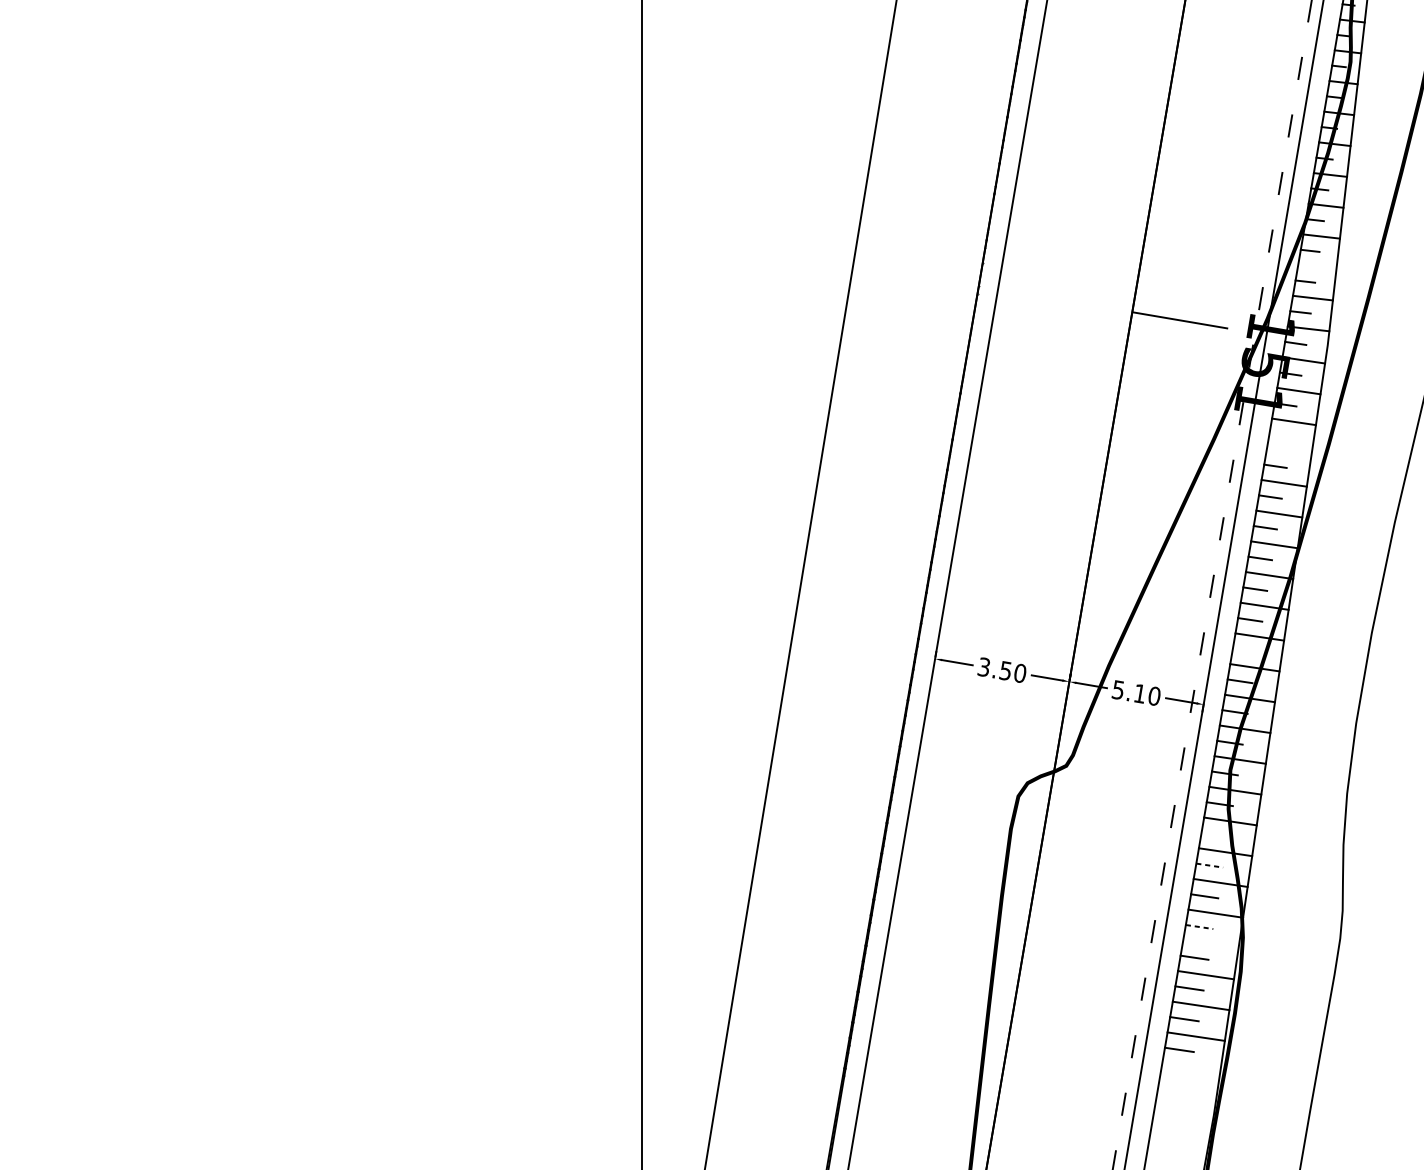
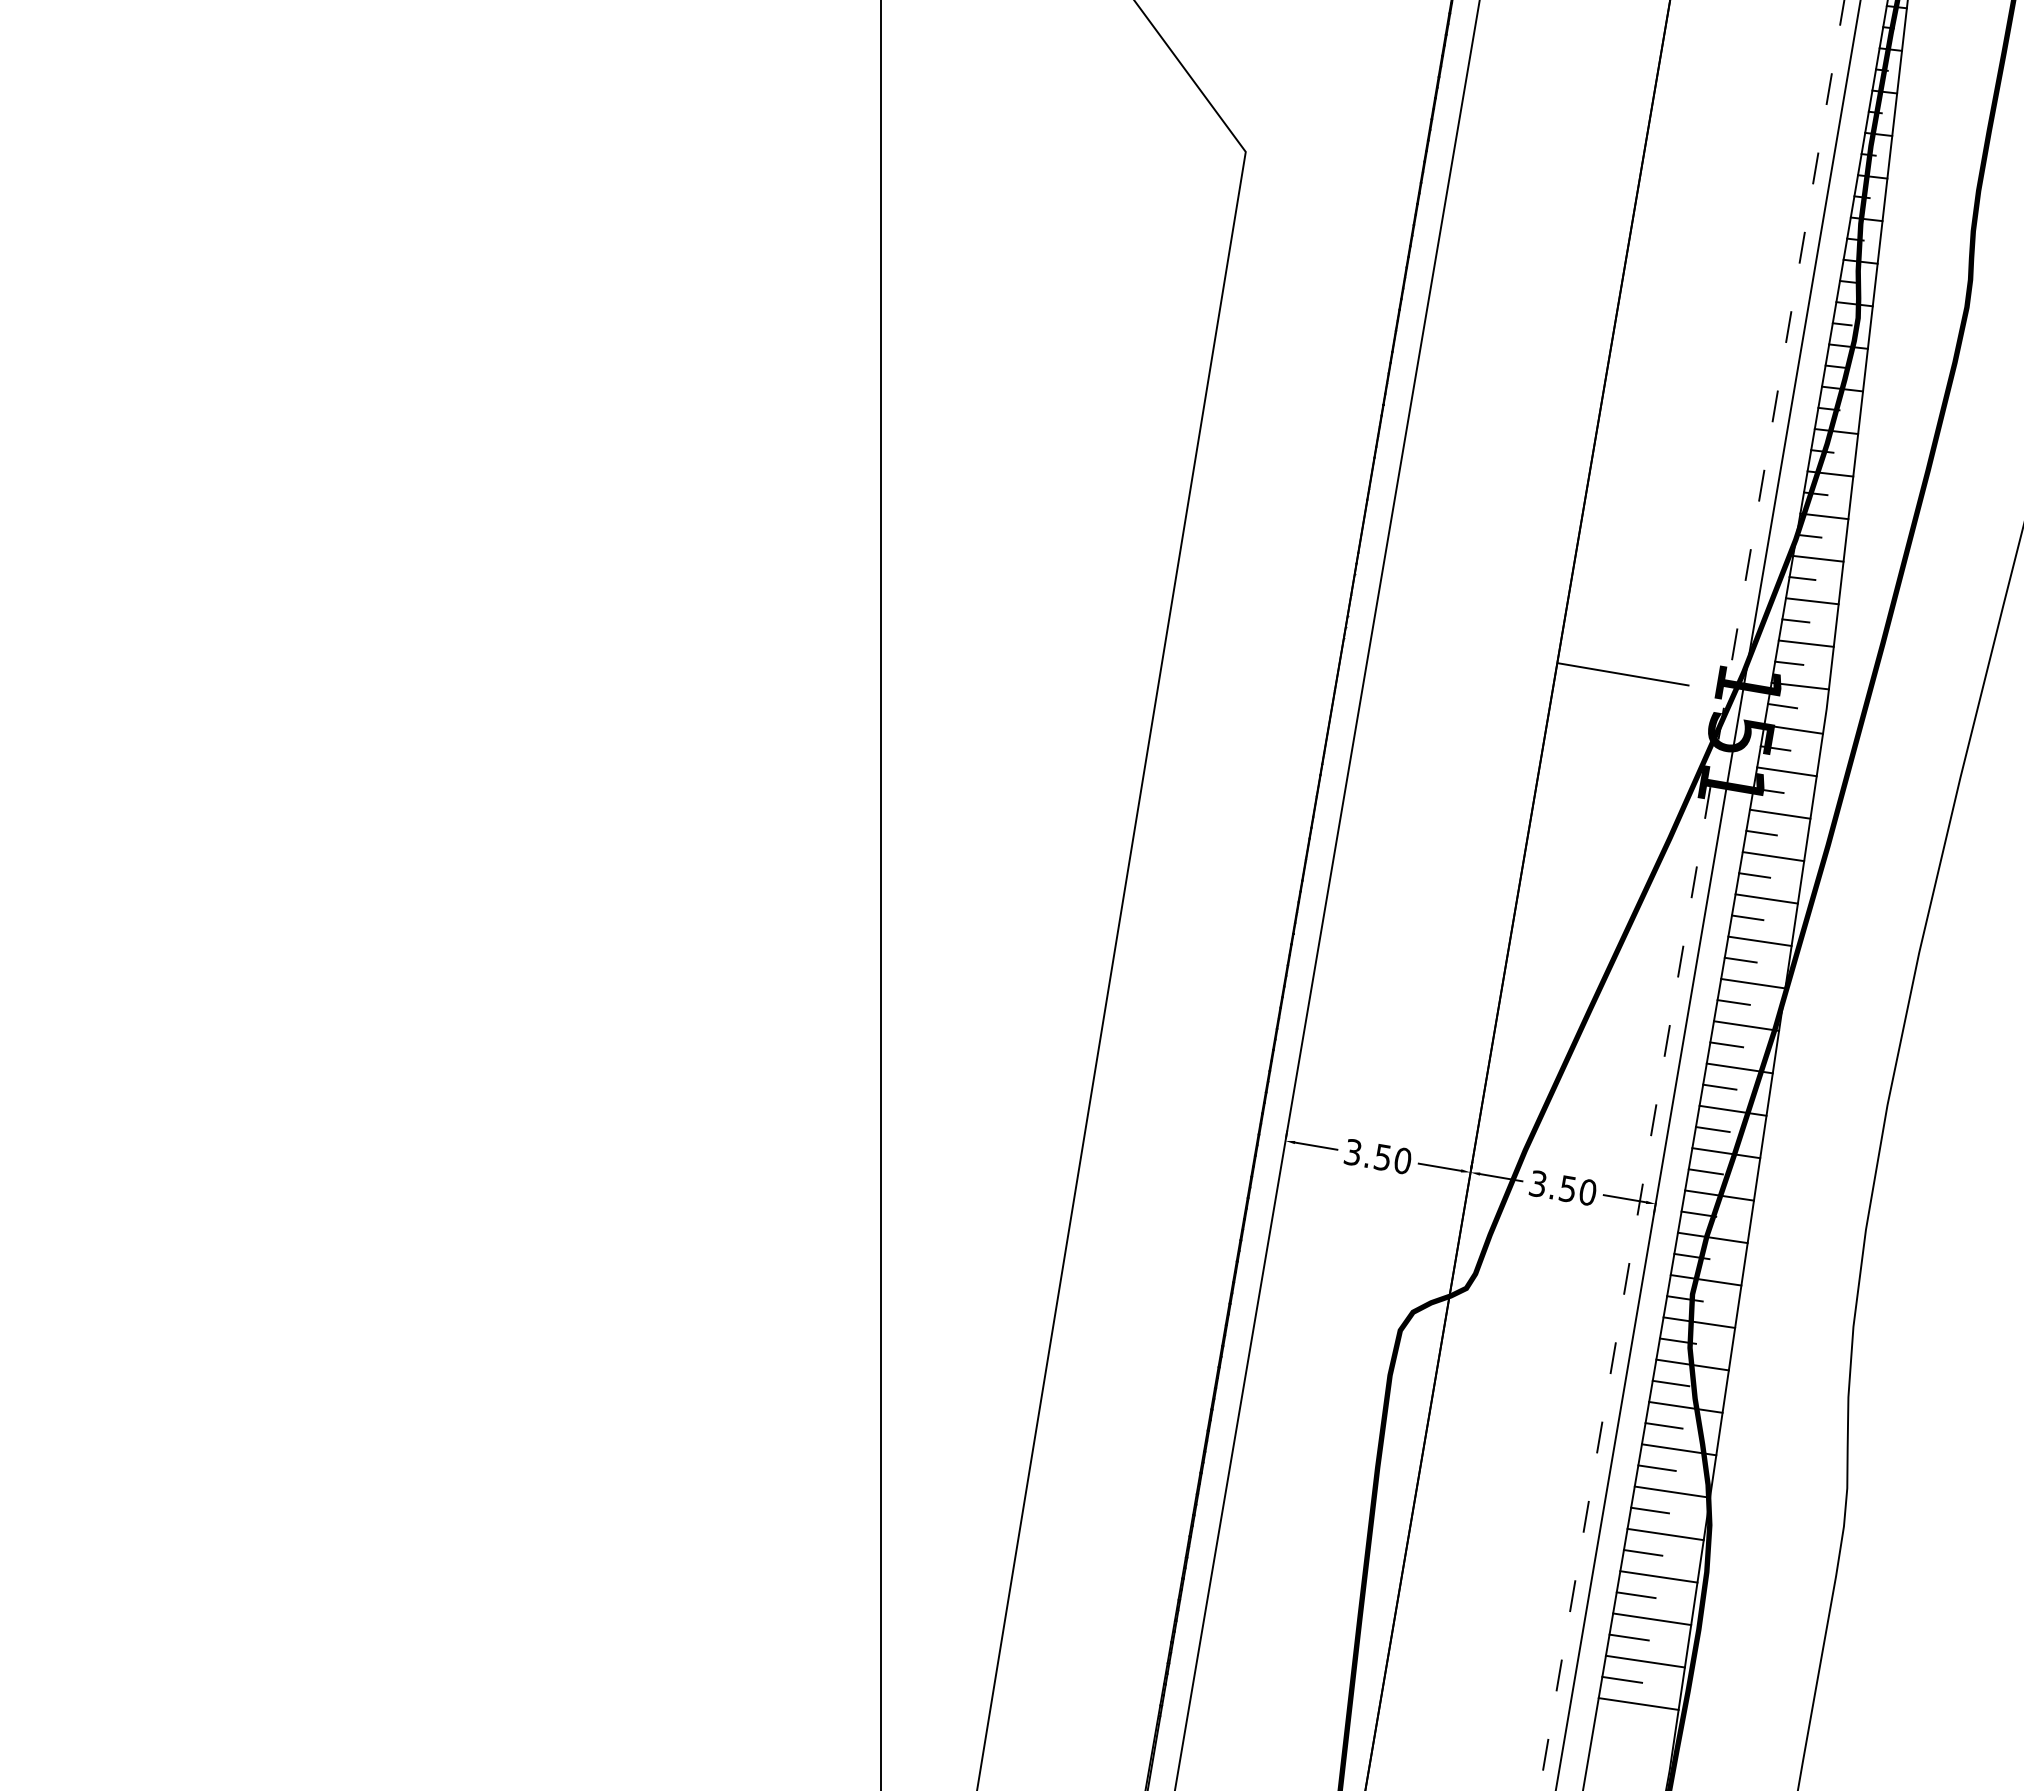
line: (1316, 267) -> (1811, 601), added
line: (1280, 435) -> (1761, 832), added
line: (1289, 452) -> (1773, 856), added
line: (1244, 650) -> (1712, 1129), added
text: (1128, 691) -> (1552, 1186), 5.10 -> 3.50
line: (1214, 834) -> (1670, 1383), added
line: (1210, 865) -> (1664, 1425), dashed -> solid
line: (1199, 927) -> (1650, 1510), dashed -> solid
line: (1210, 944) -> (1665, 1534), added
line: (1191, 1067) -> (1638, 1703), added

